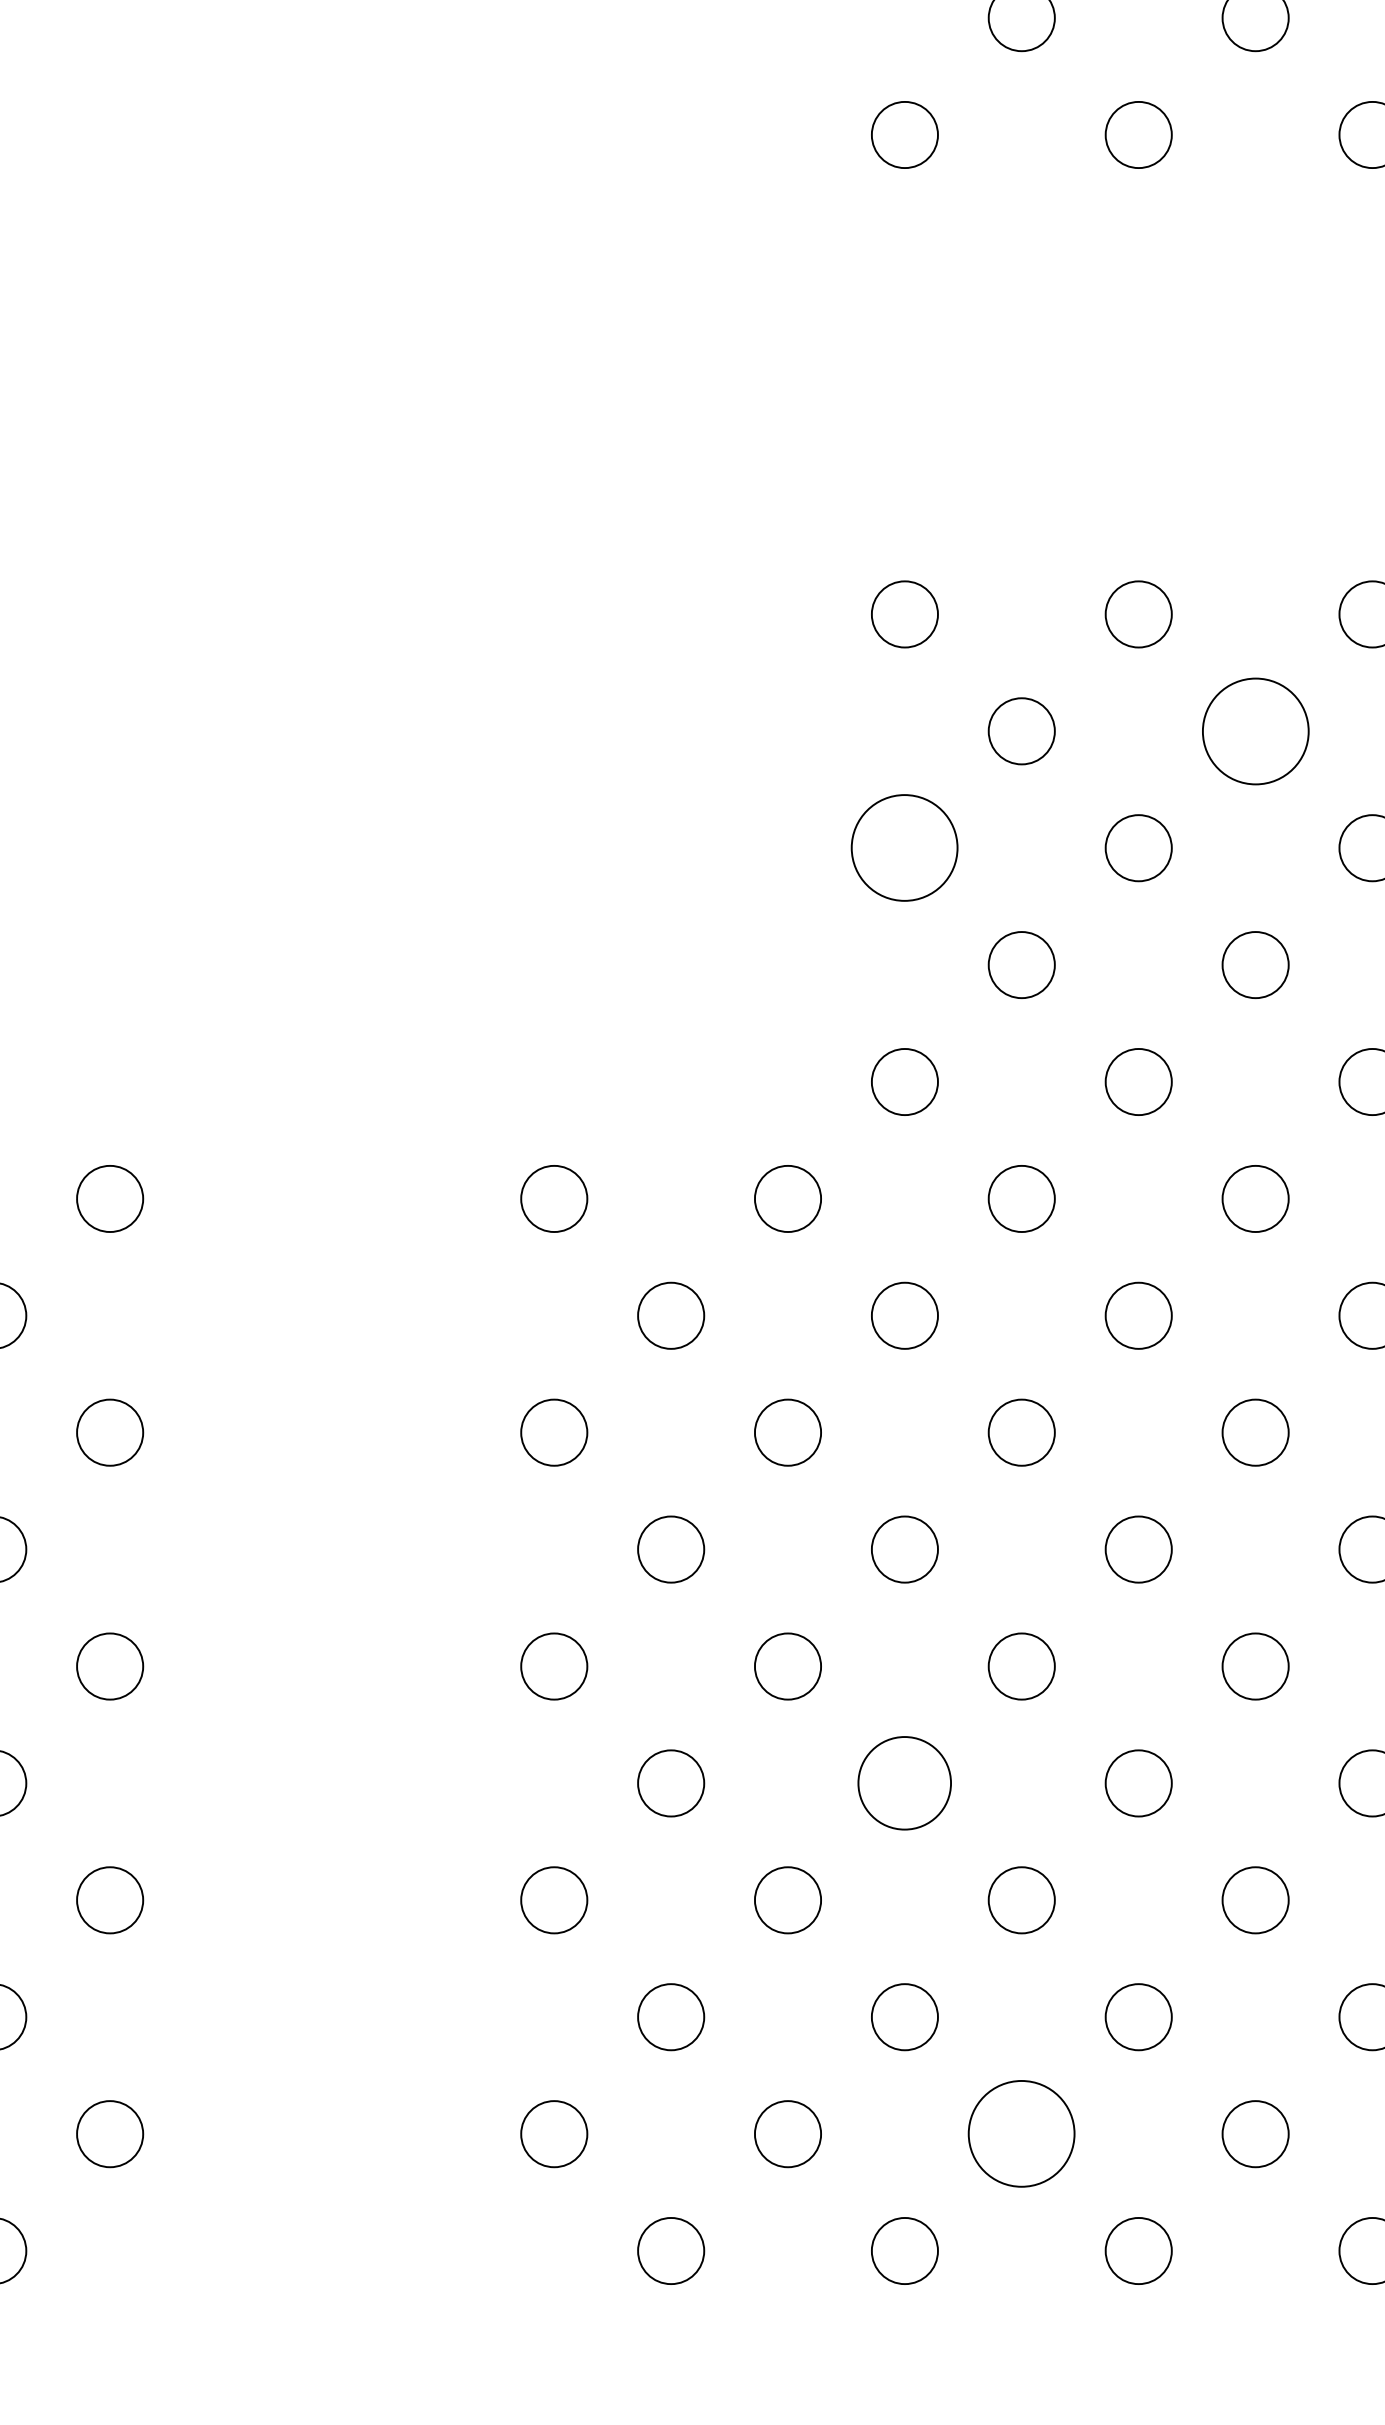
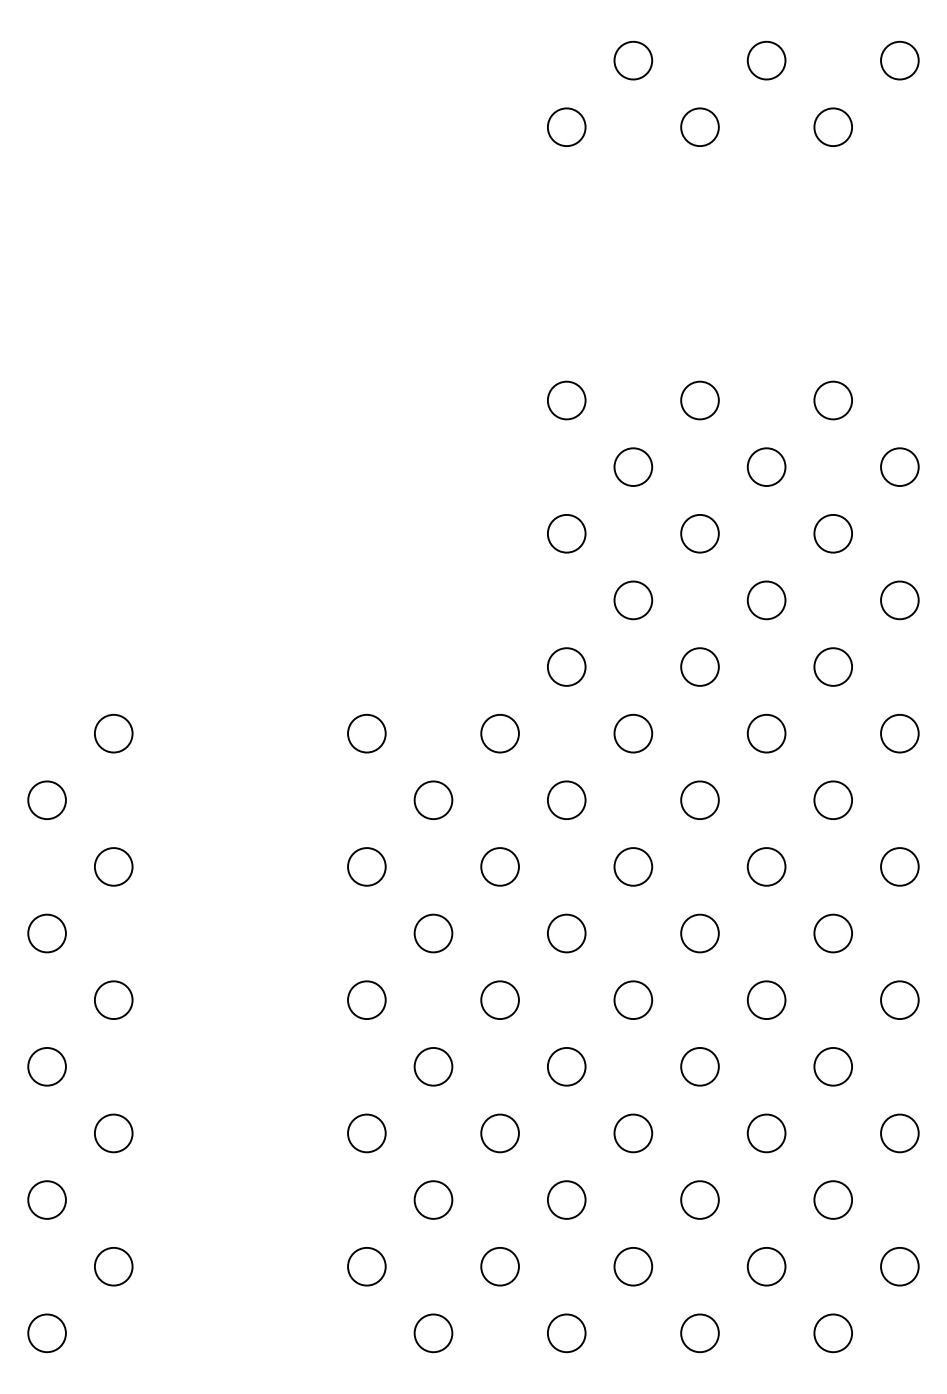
circle: (1255, 730) -> (766, 466), size x0.62
circle: (904, 847) -> (566, 533), size x0.62
circle: (904, 1782) -> (566, 1066), size x0.71
circle: (1022, 2133) -> (633, 1266), size x0.62

